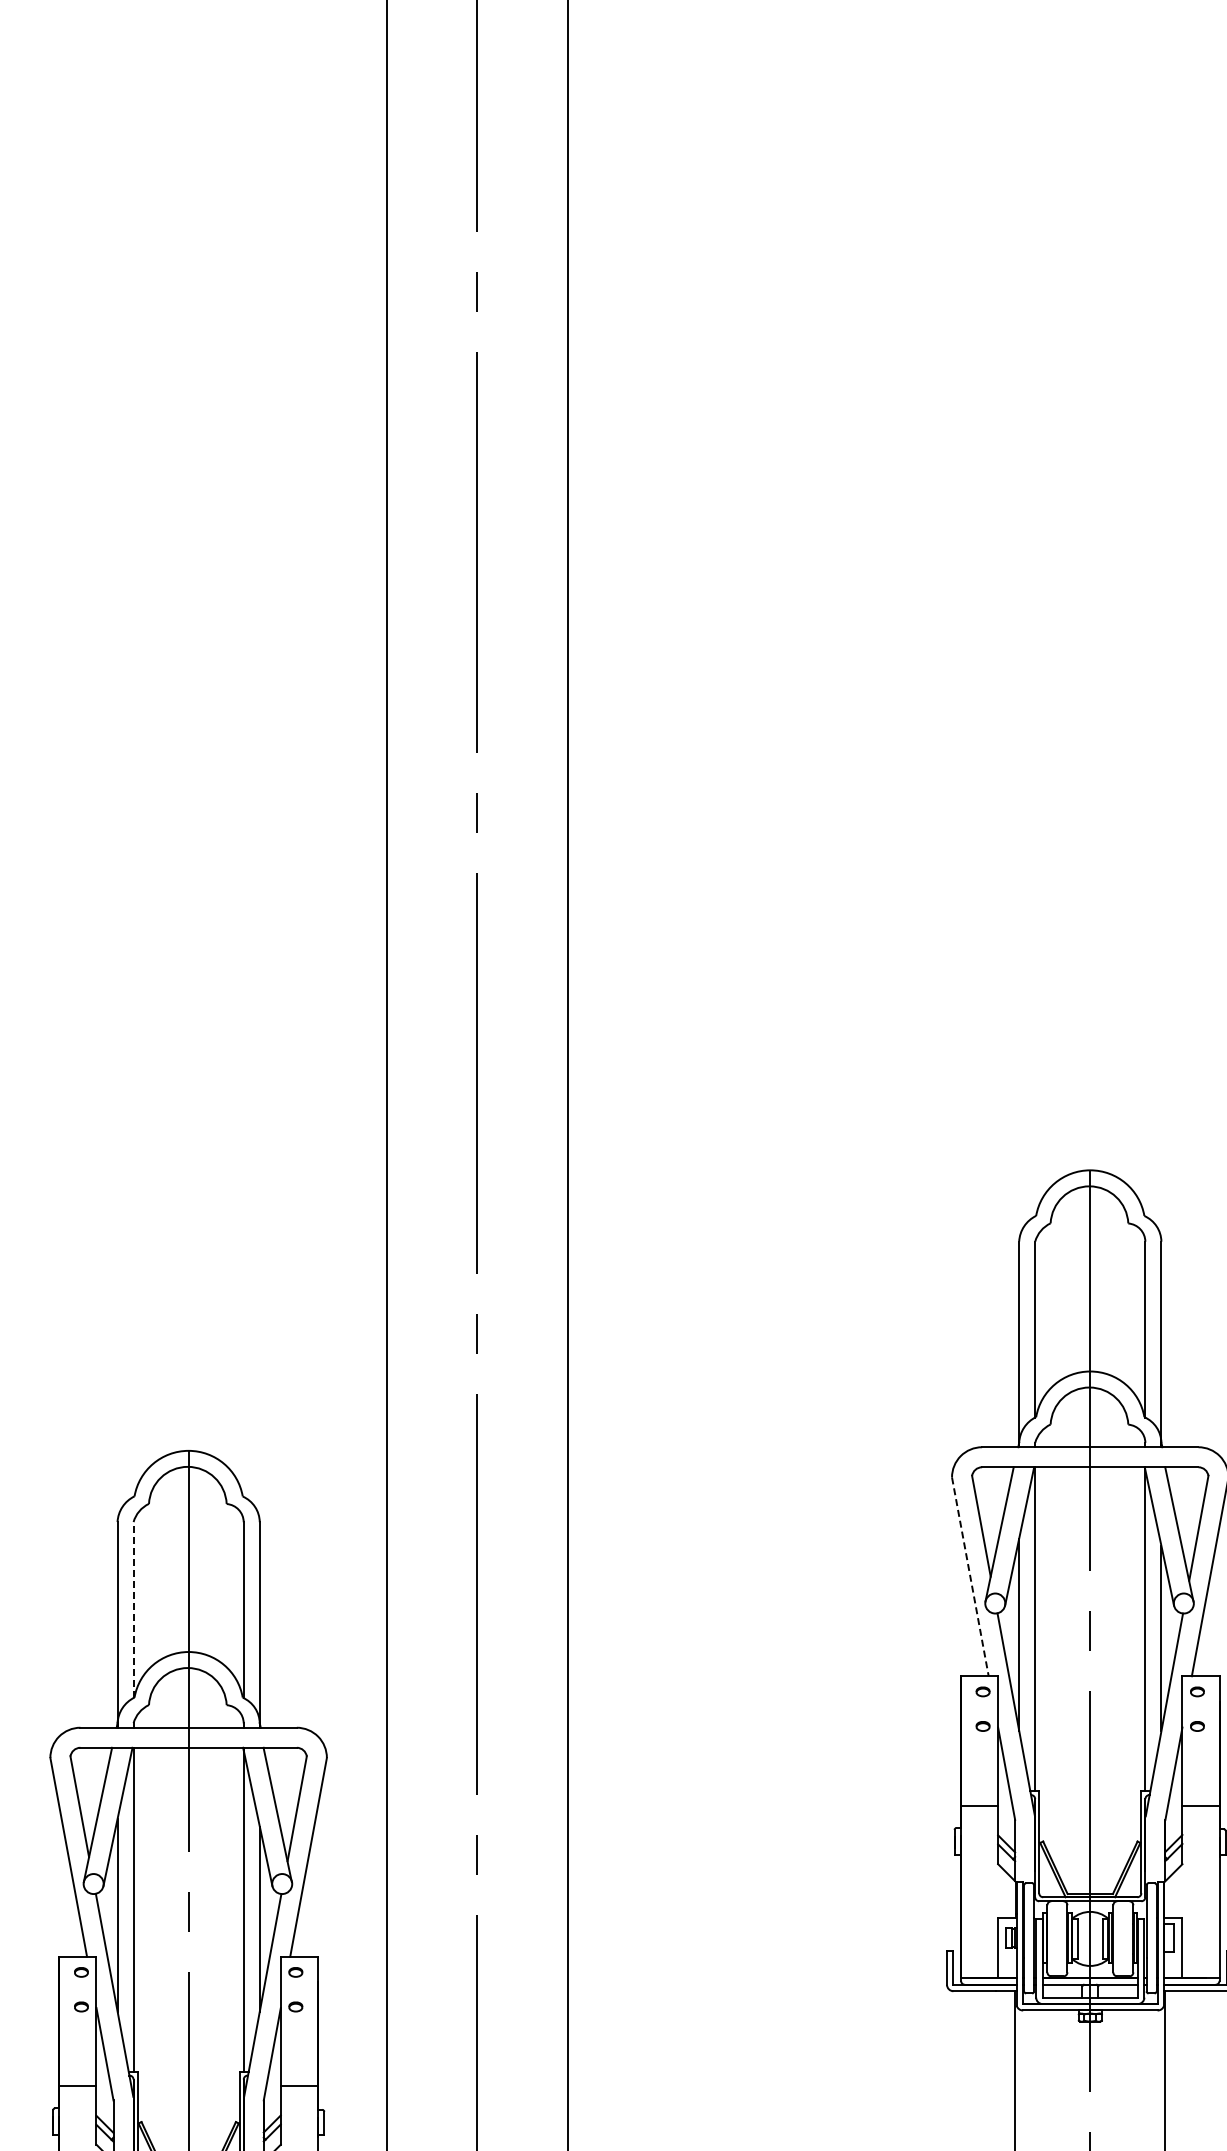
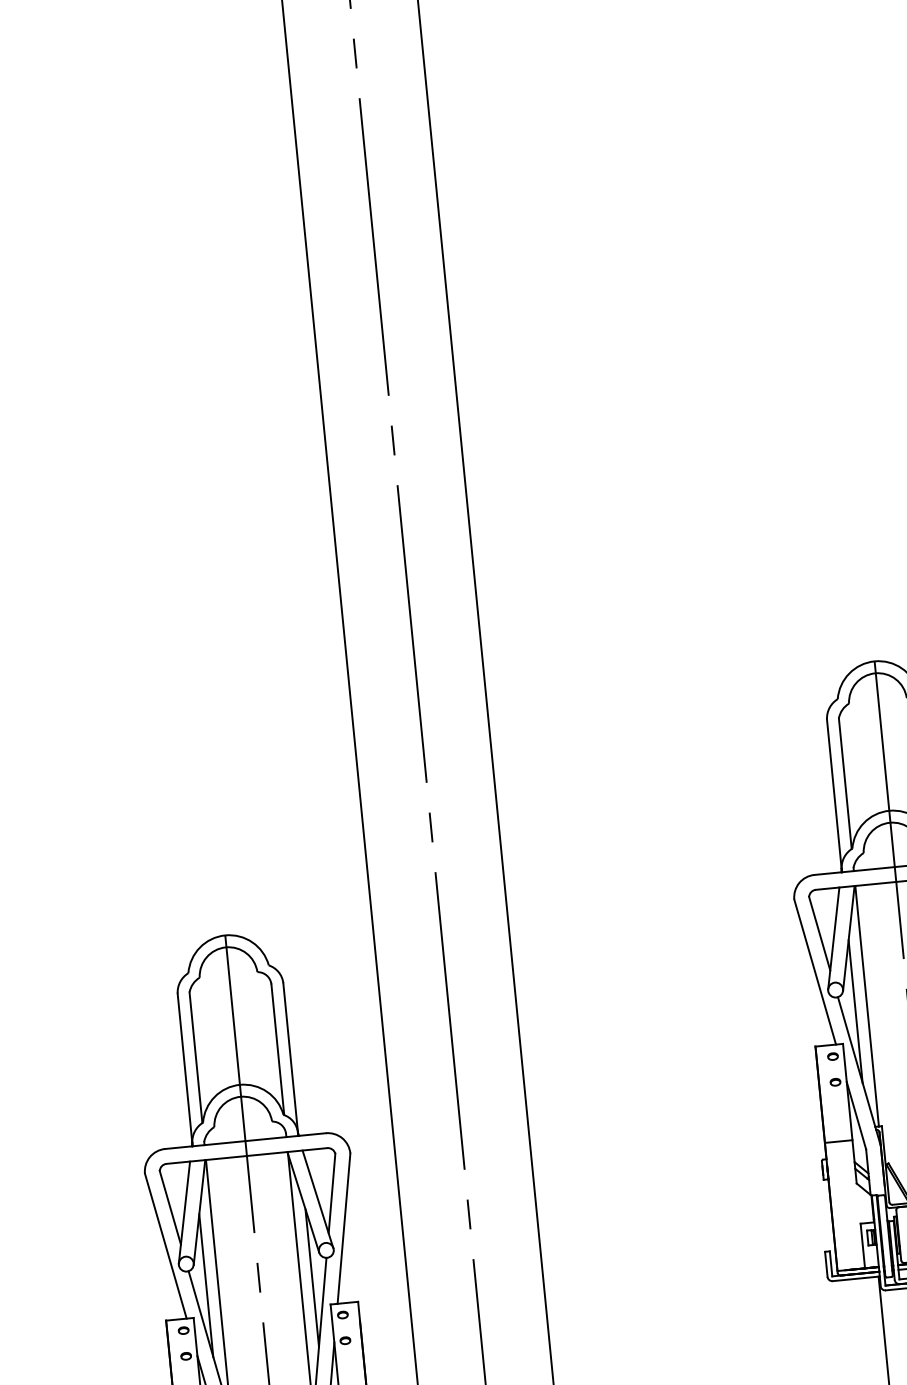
line: (970, 1577) -> (815, 972), dashed -> solid
line: (133, 1610) -> (195, 1058), dashed -> solid

